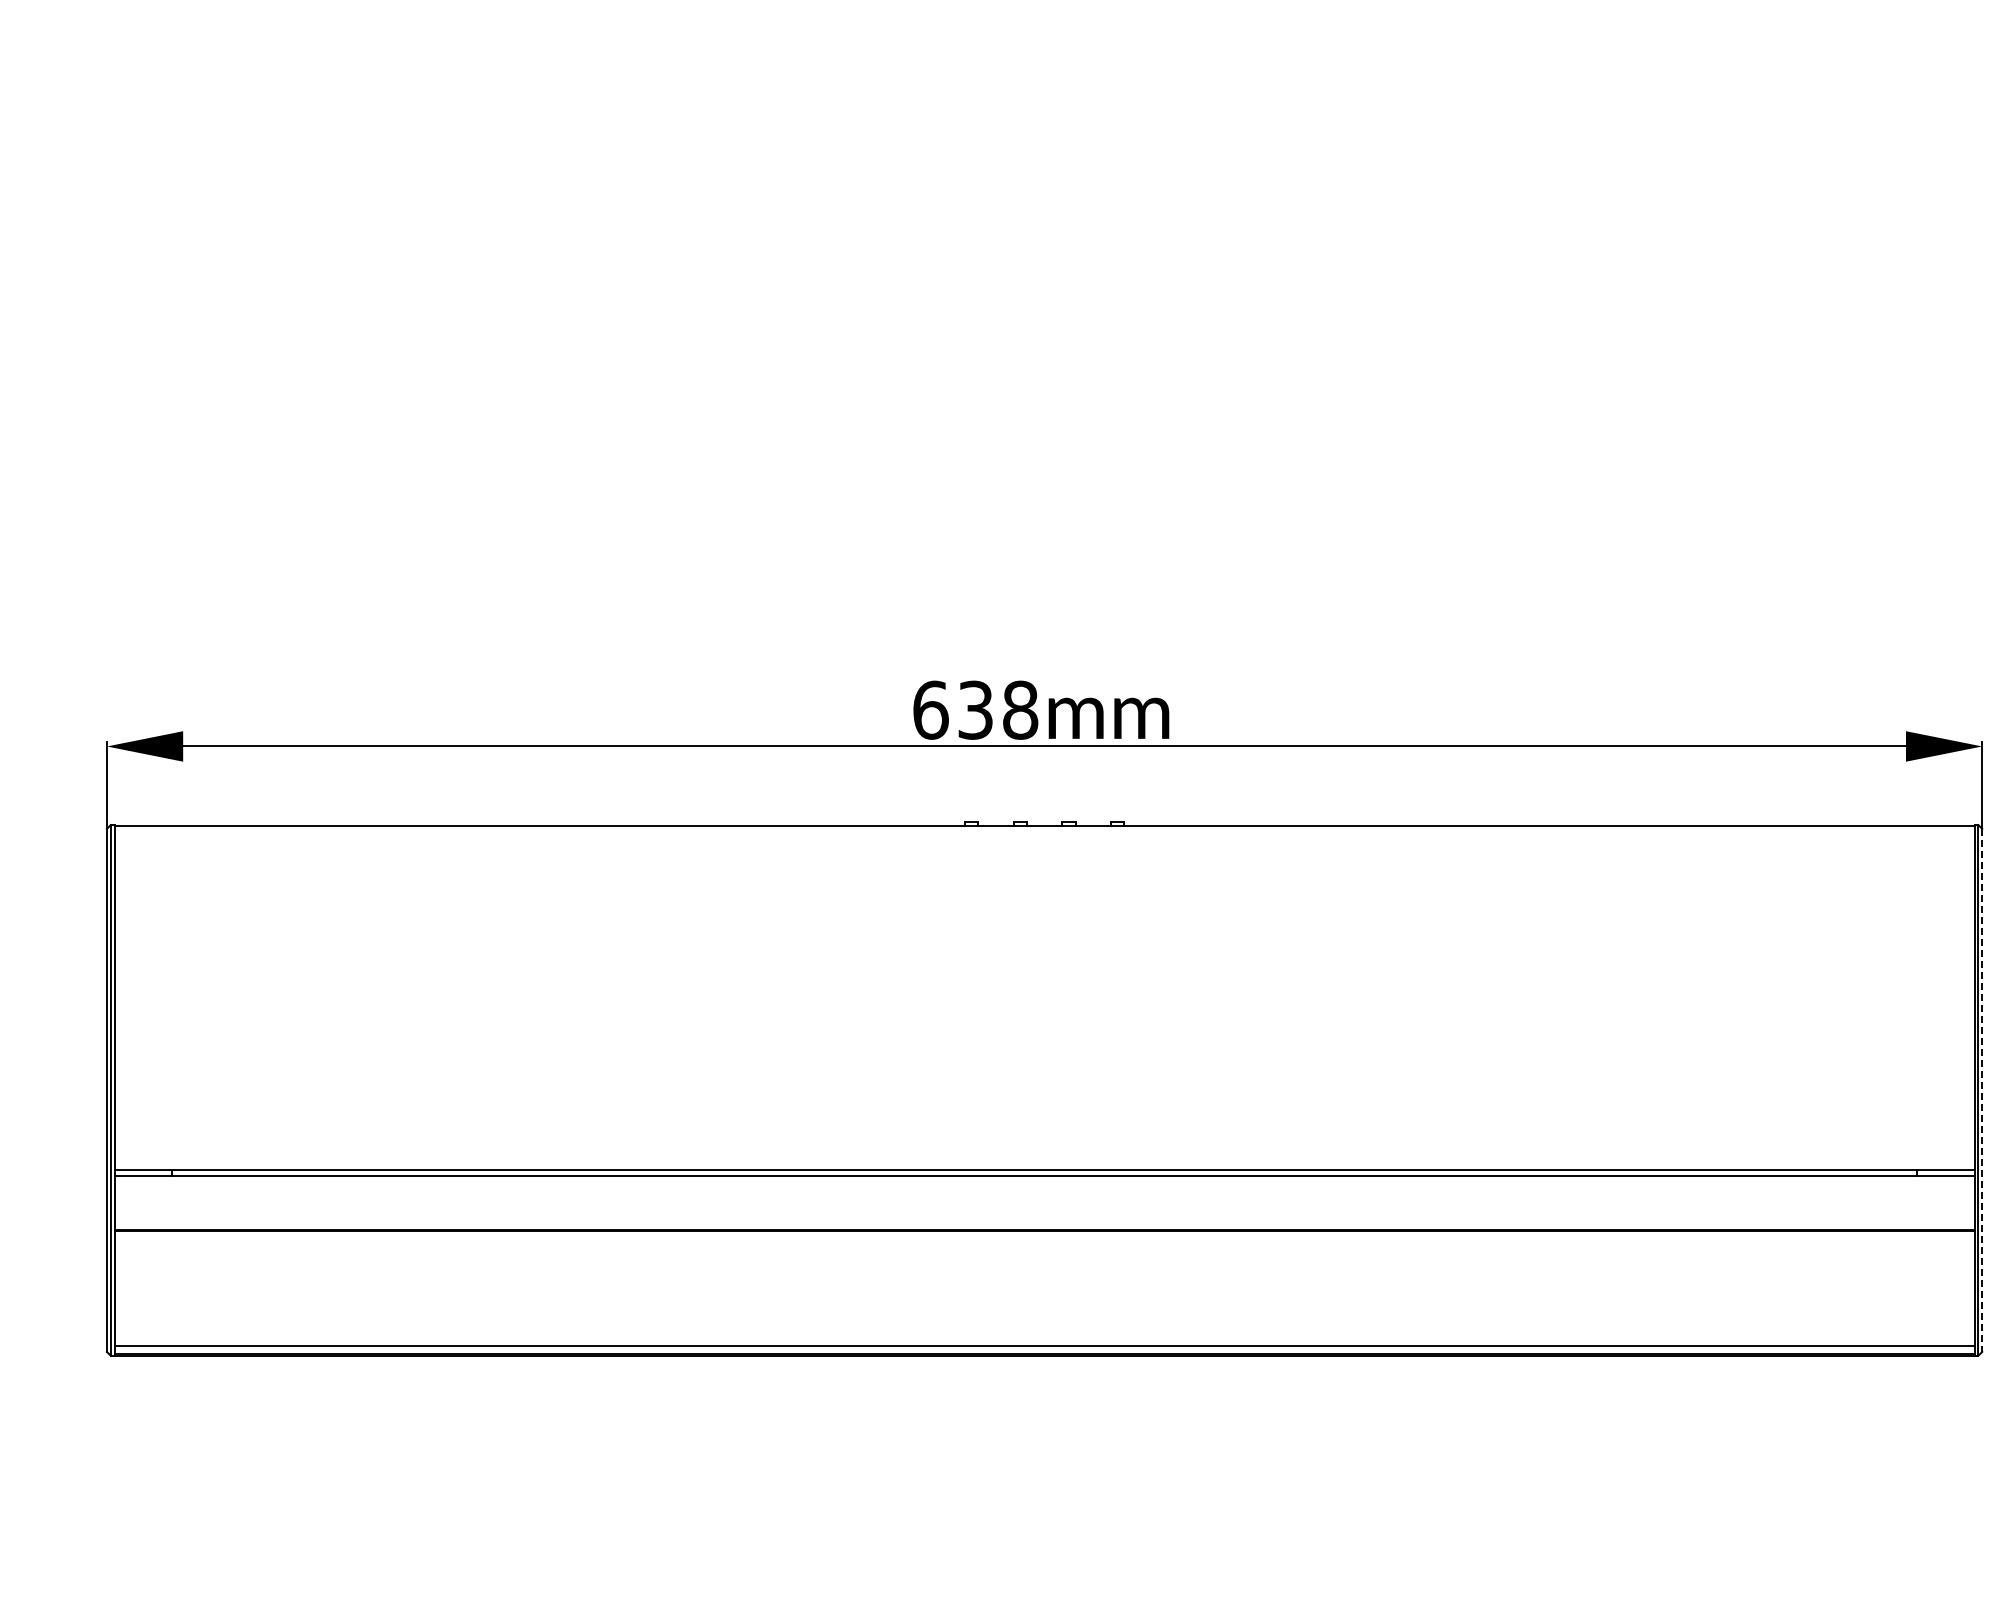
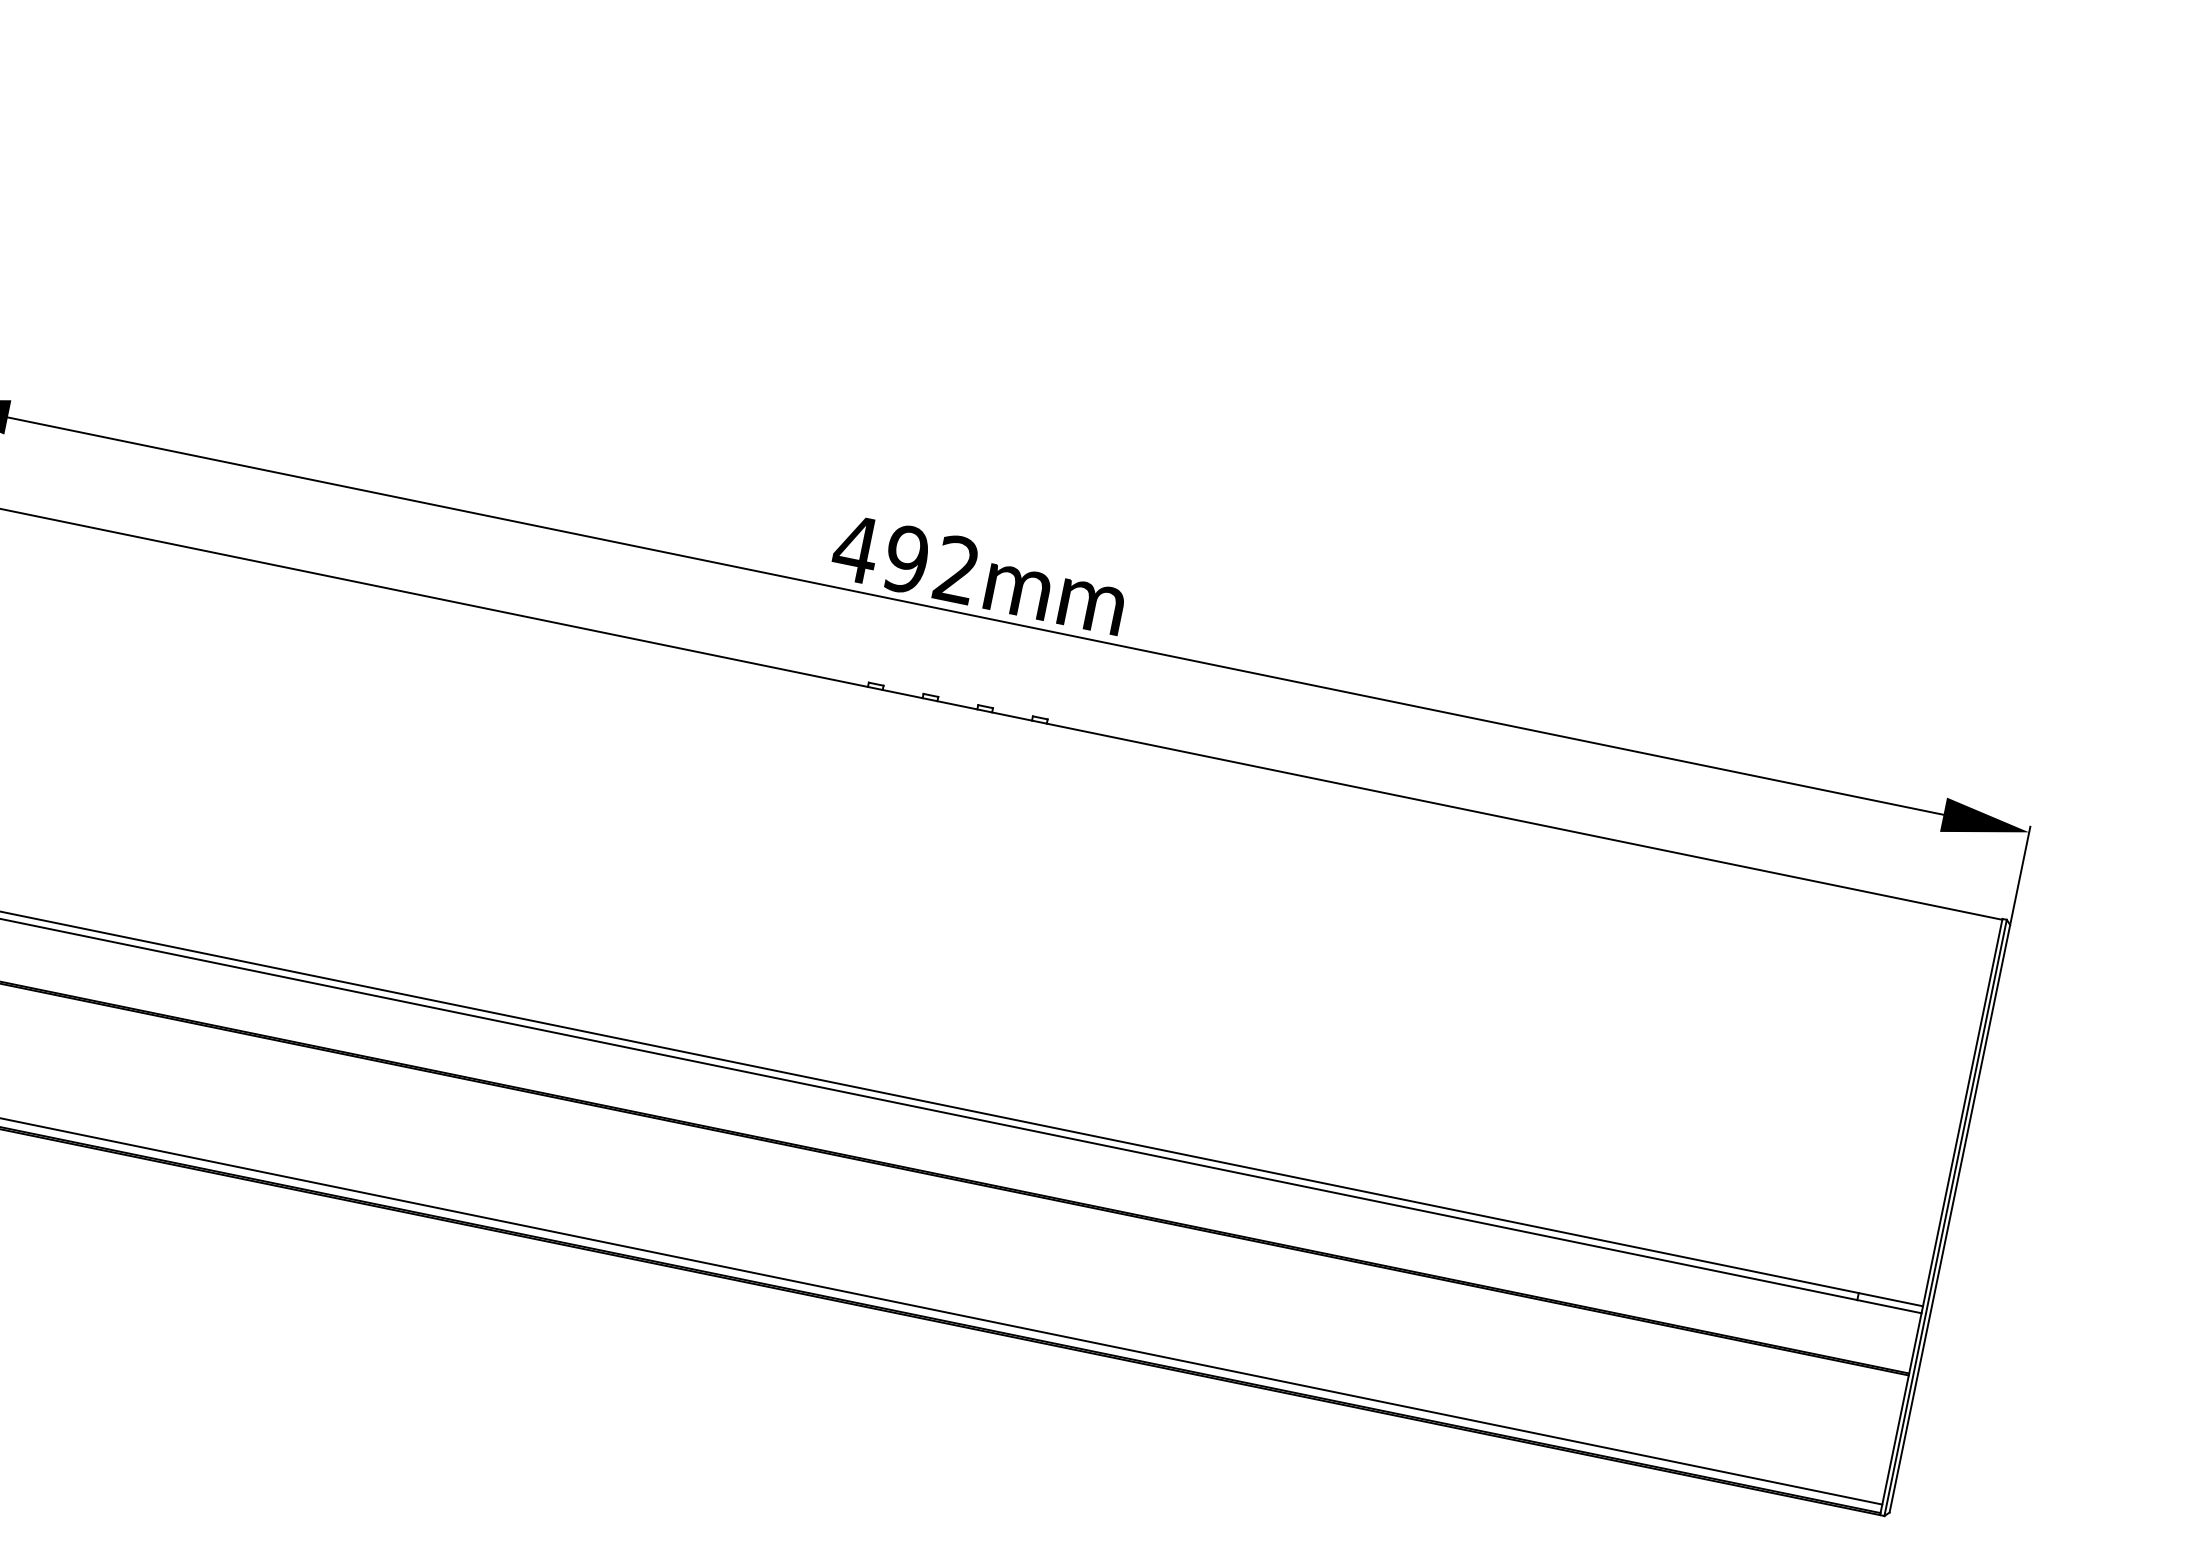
text: (975, 709) -> (906, 558), 638 -> 492
line: (1982, 1090) -> (1950, 1218), dashed -> solid

